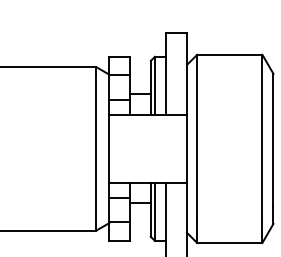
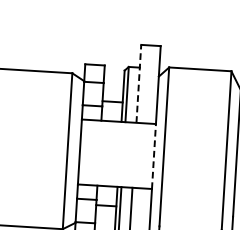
line: (166, 73) -> (138, 83), solid -> dashed
line: (186, 148) -> (153, 156), solid -> dashed

